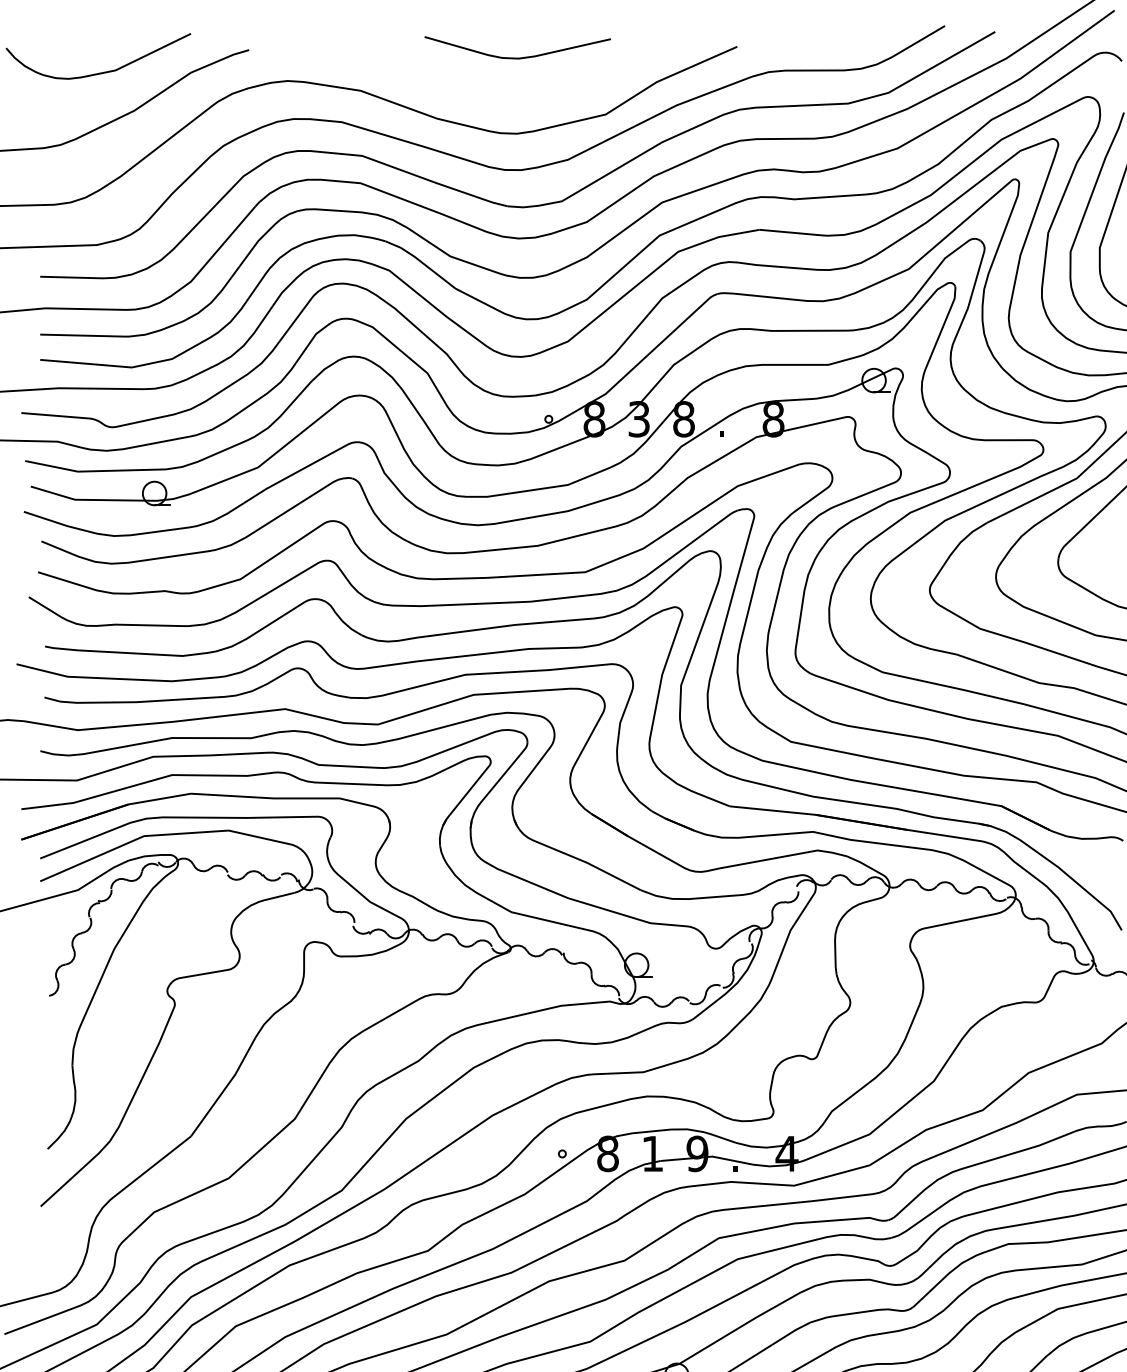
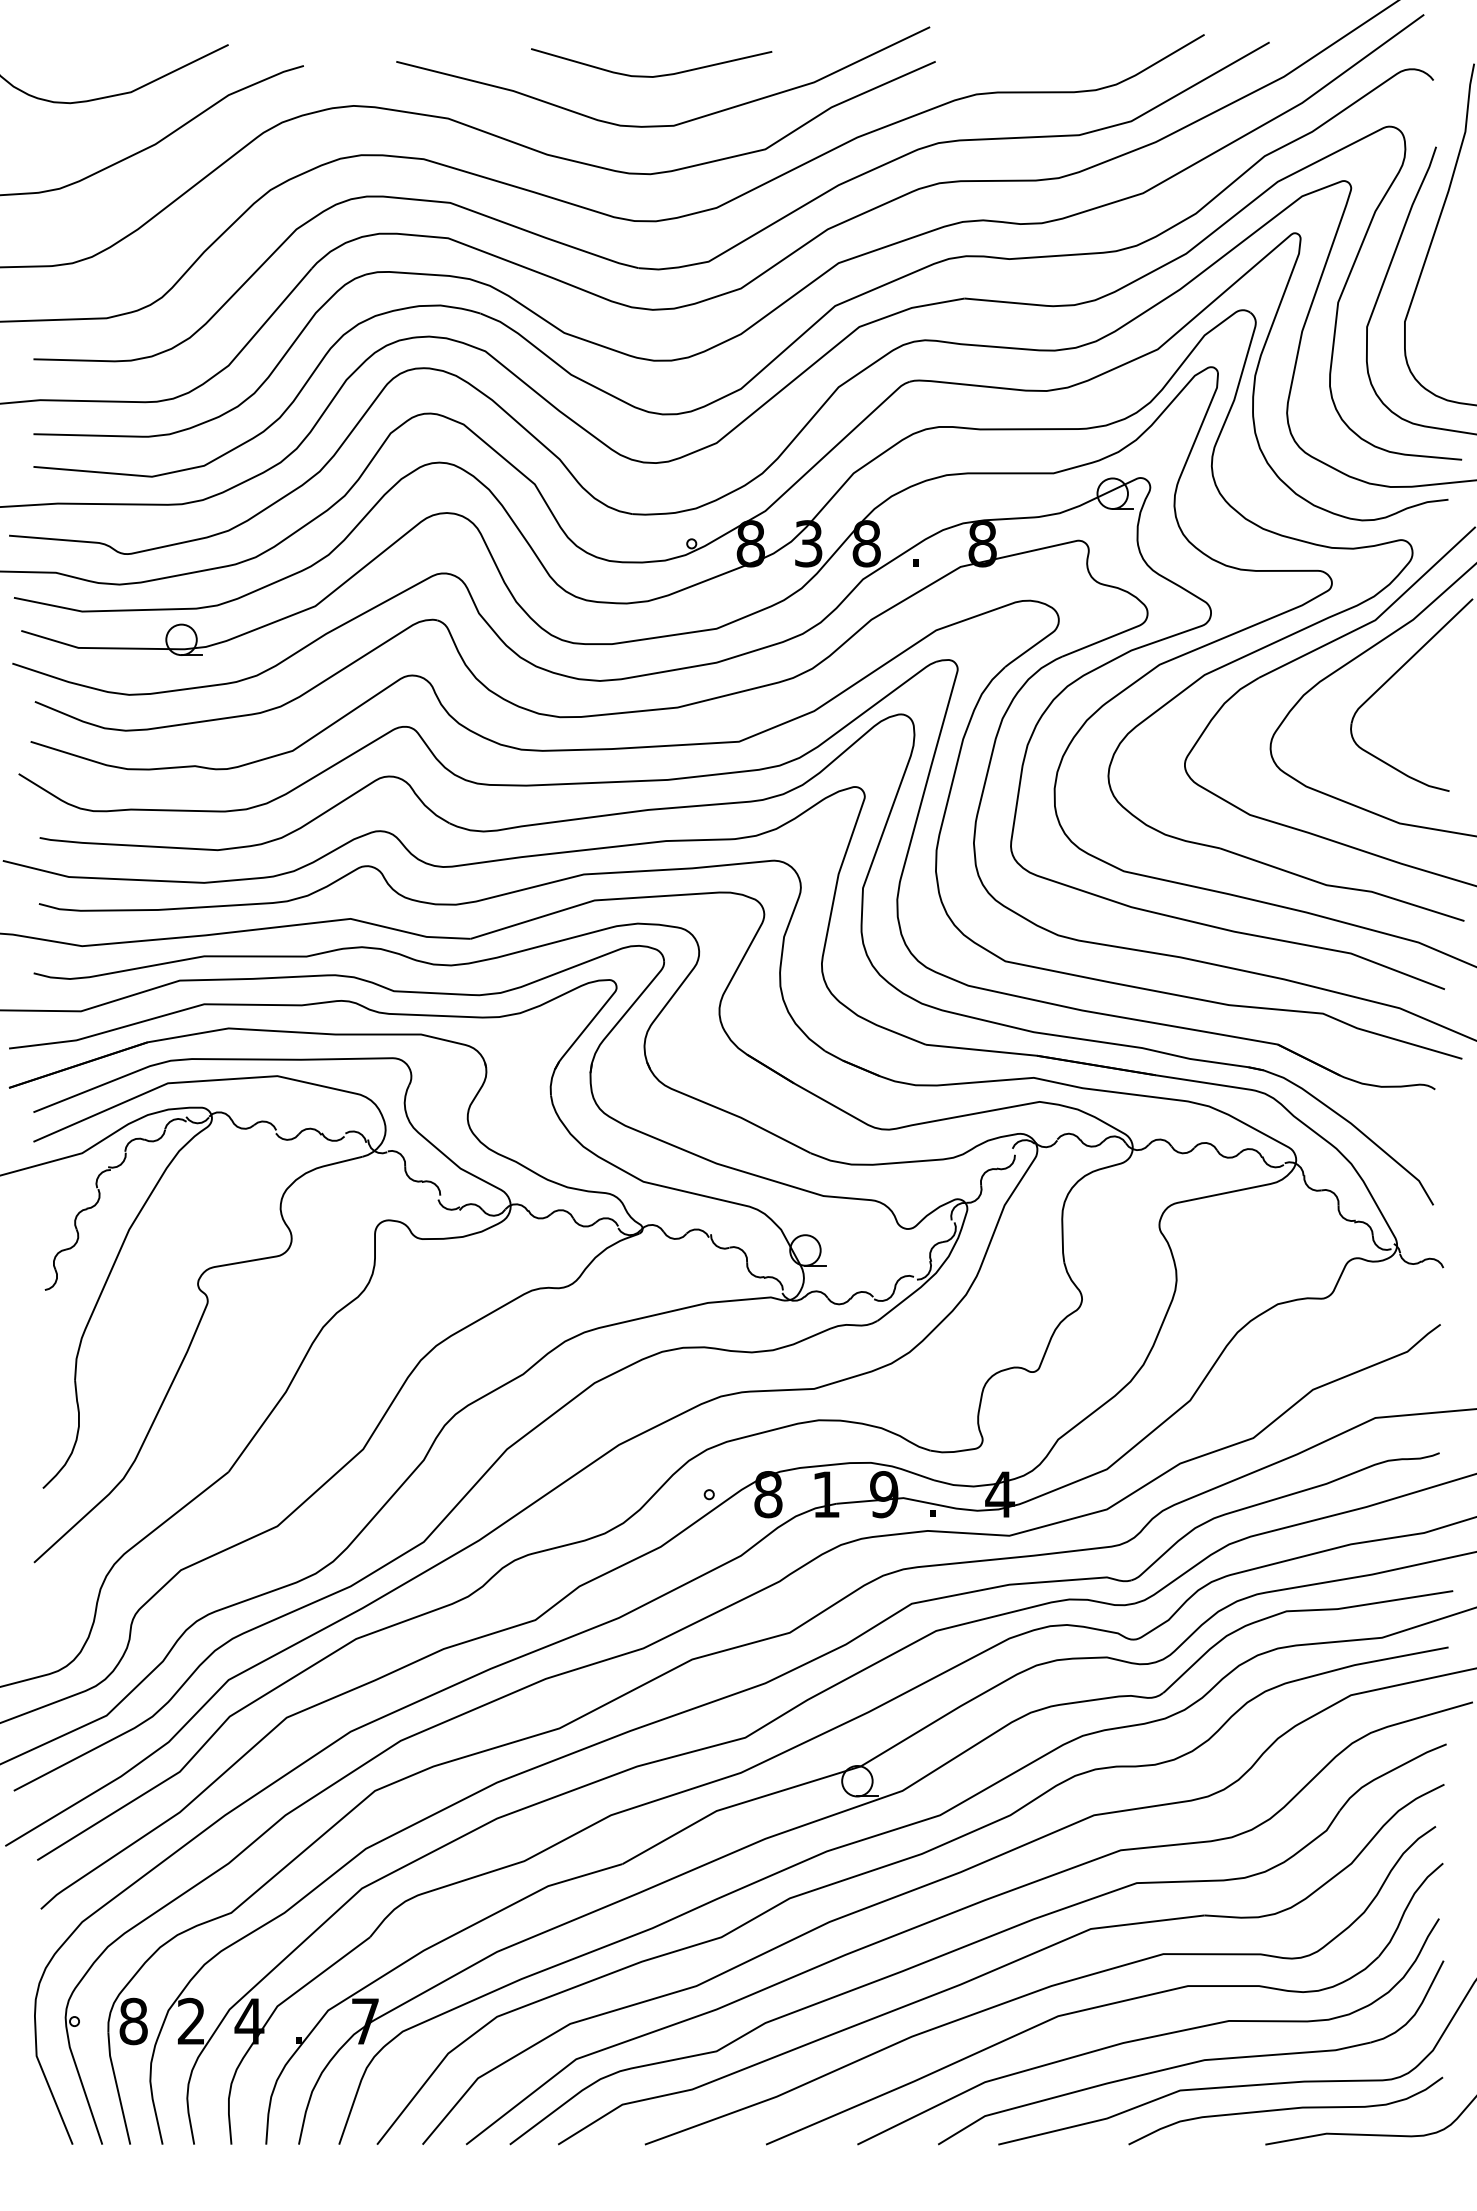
curve: (533, 95) -> (672, 124), added

